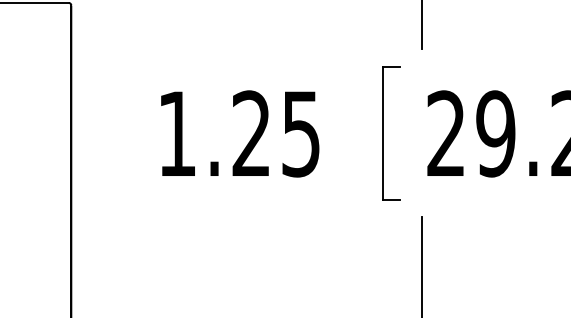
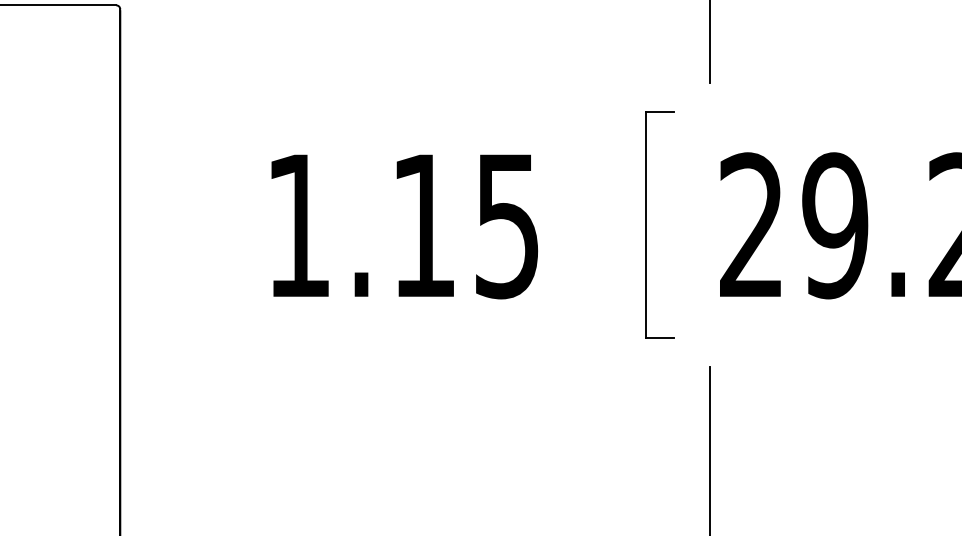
text: (250, 132) -> (422, 223), 1.25 -> 1.15

